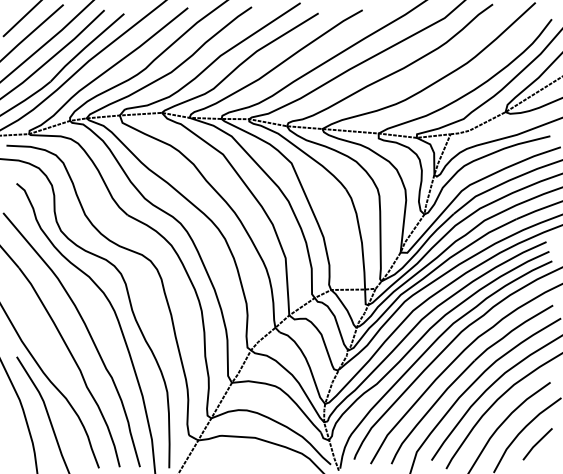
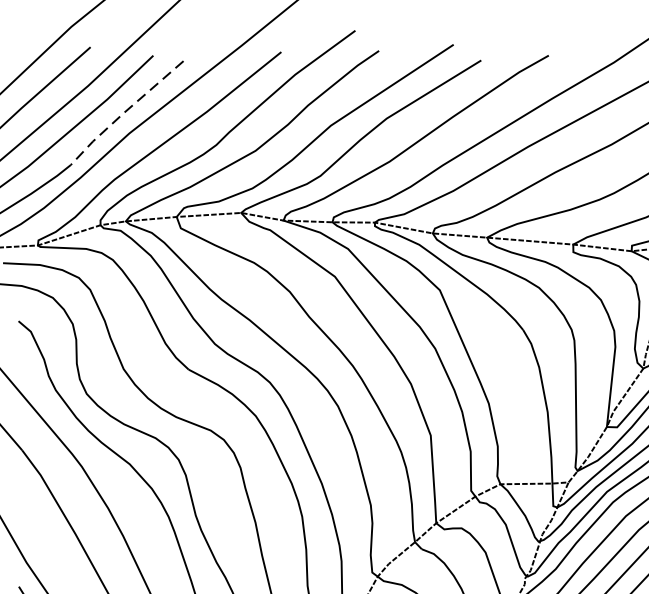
line: (85, 47) -> (124, 112), solid -> dashed

